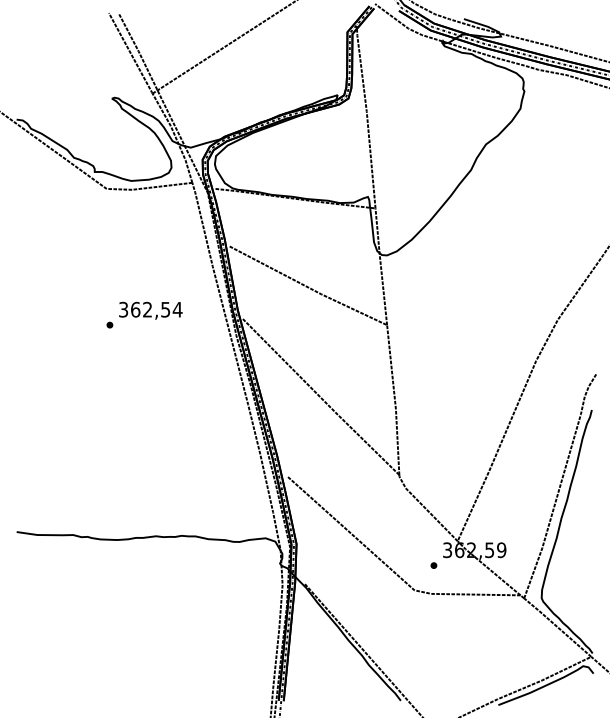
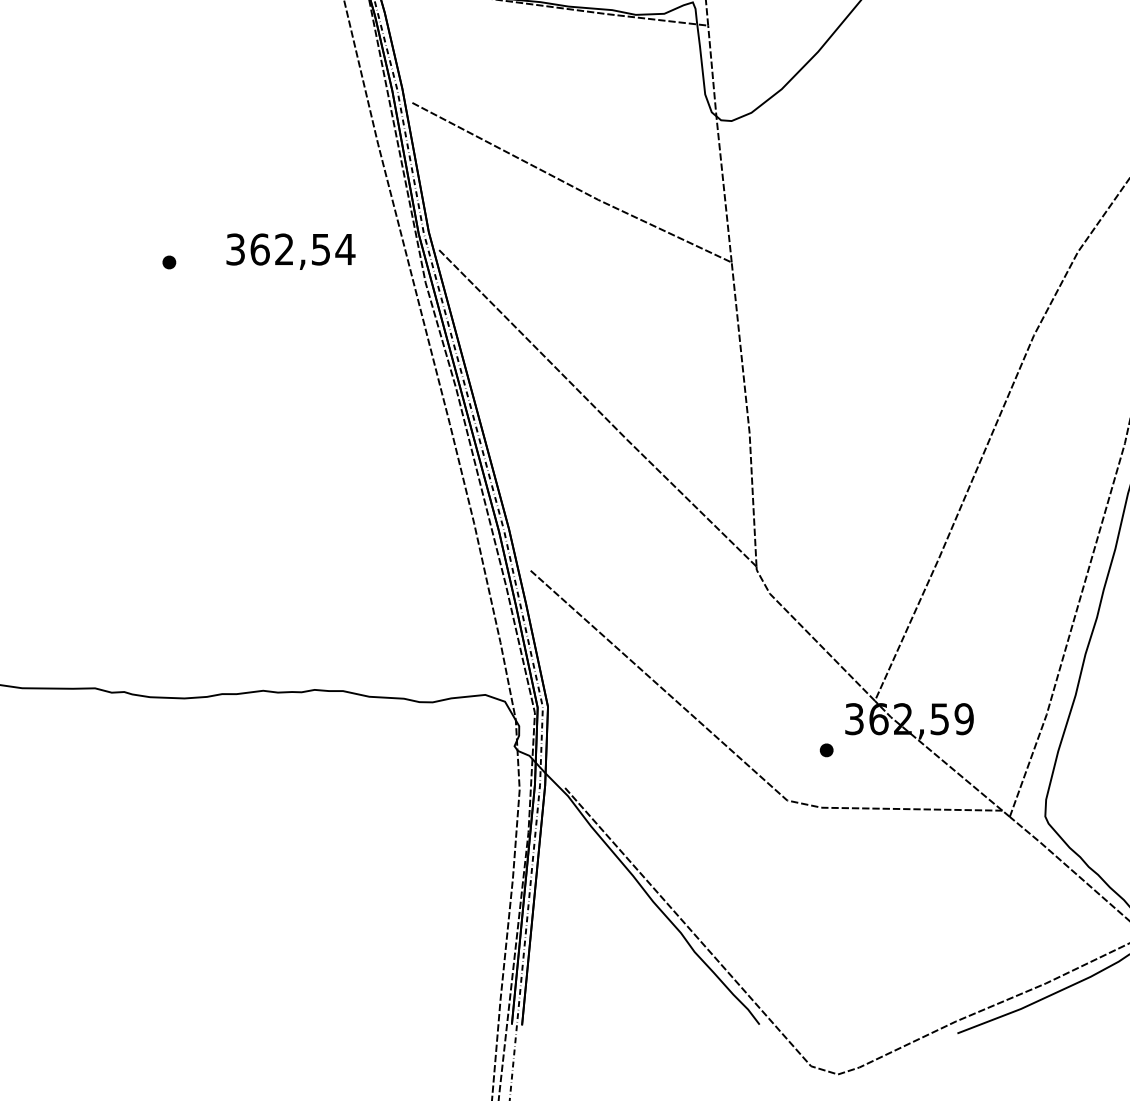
text: (150, 310) -> (290, 251), moved

